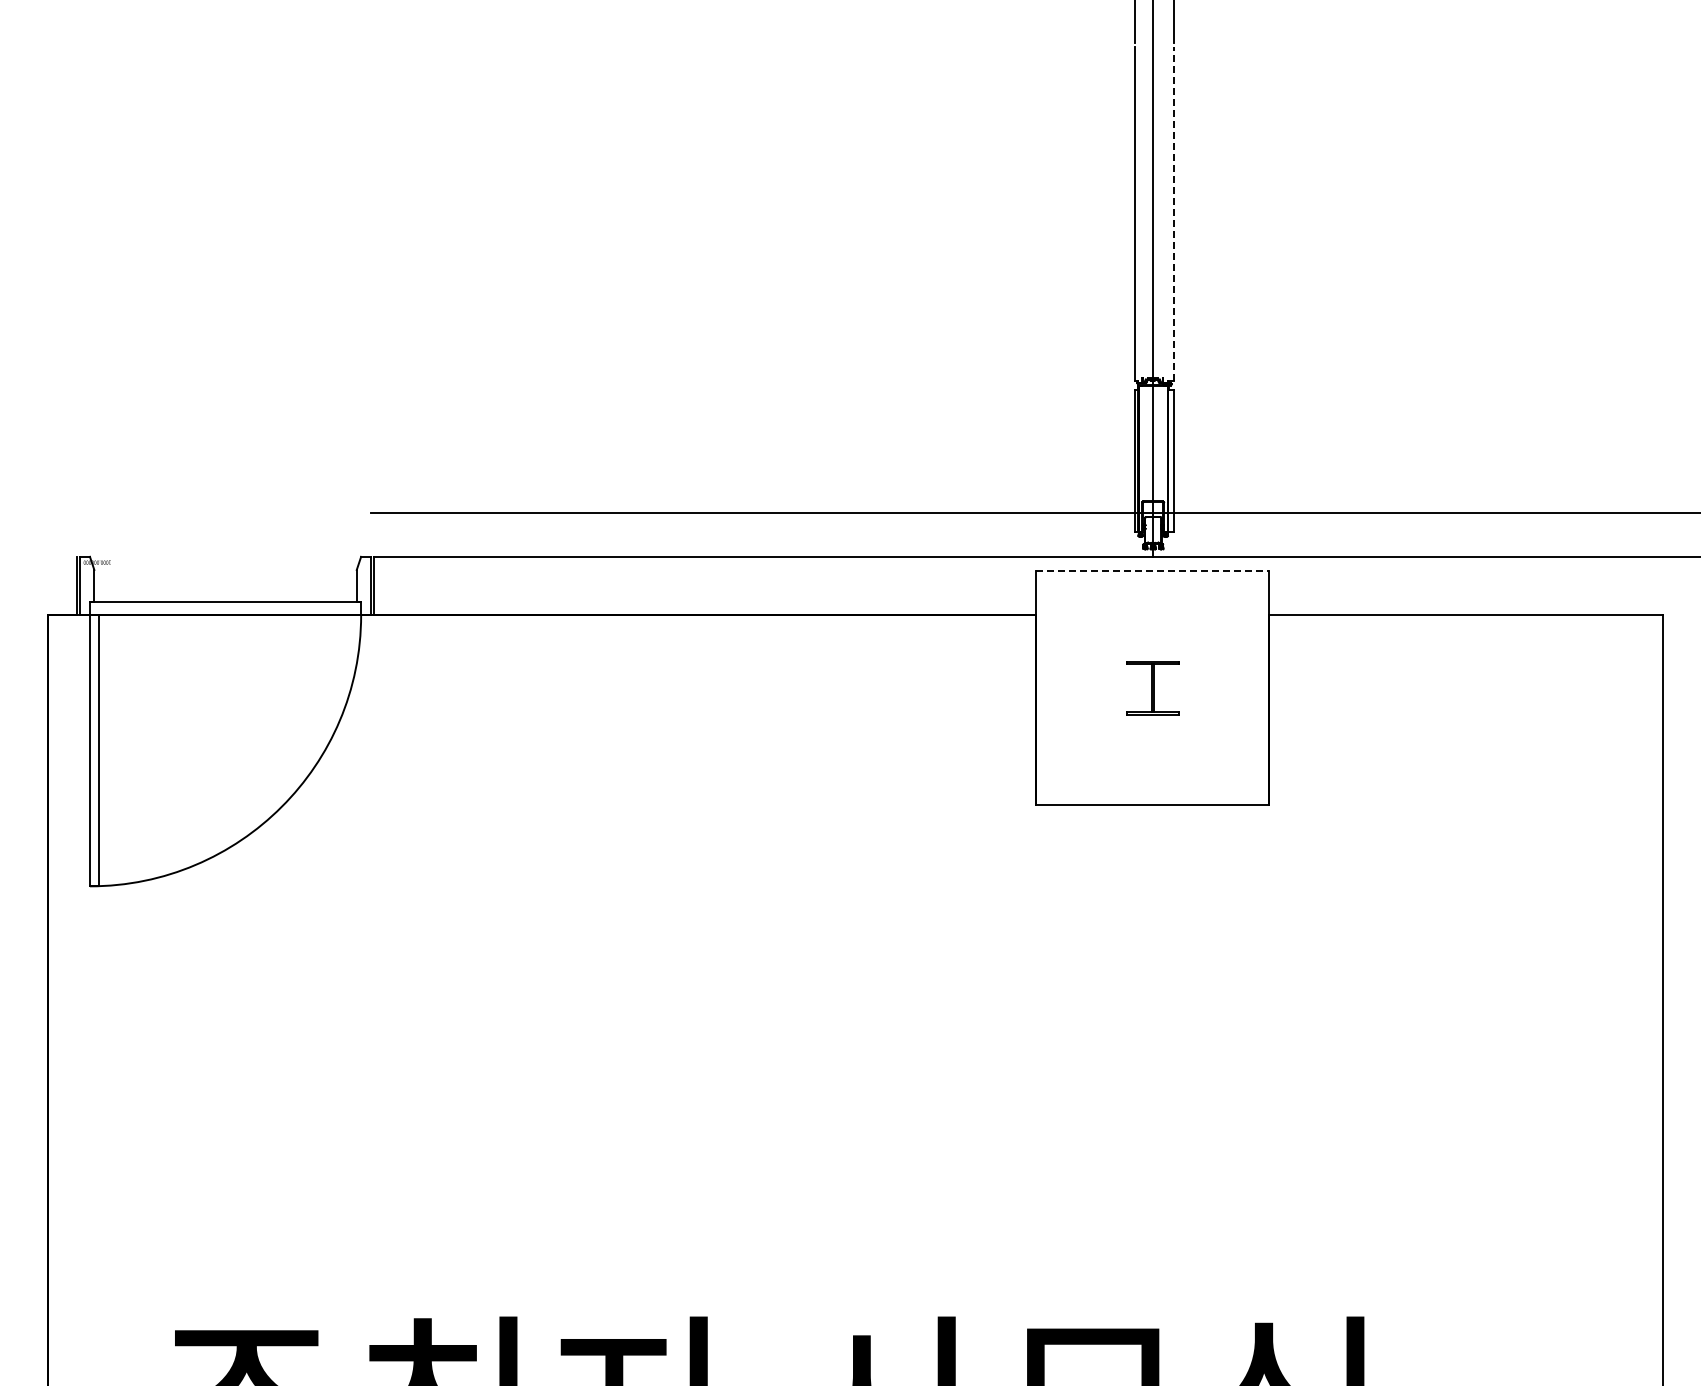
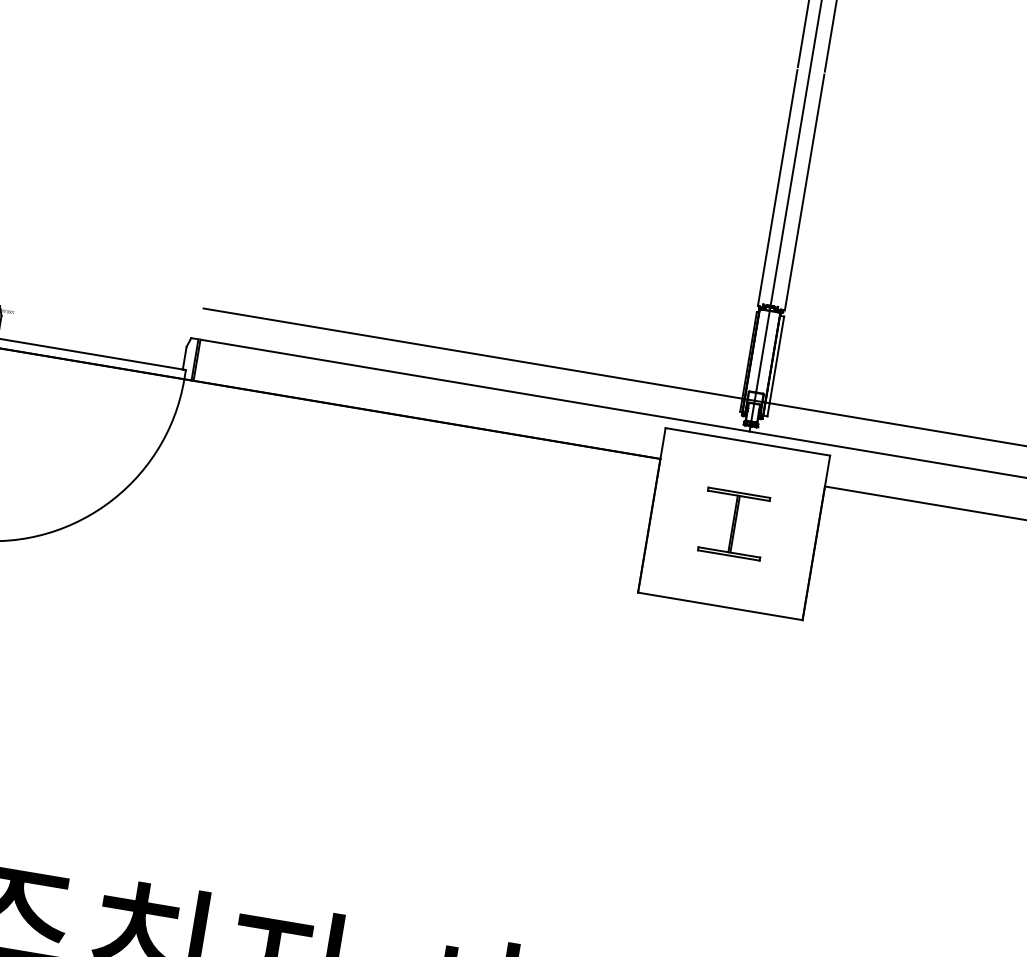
line: (1173, 213) -> (804, 191), dashed -> solid
line: (1152, 571) -> (747, 441), dashed -> solid
part: (1152, 688) -> (733, 524), size x1.67

